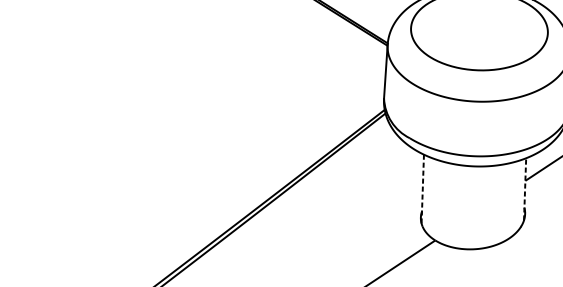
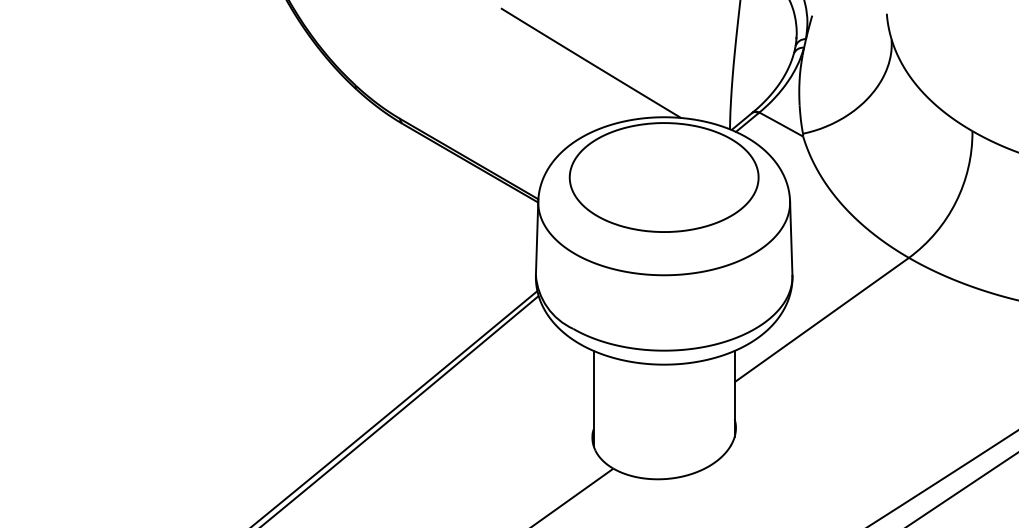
line: (422, 189) -> (593, 398), dashed -> solid
line: (524, 189) -> (734, 393), dashed -> solid

